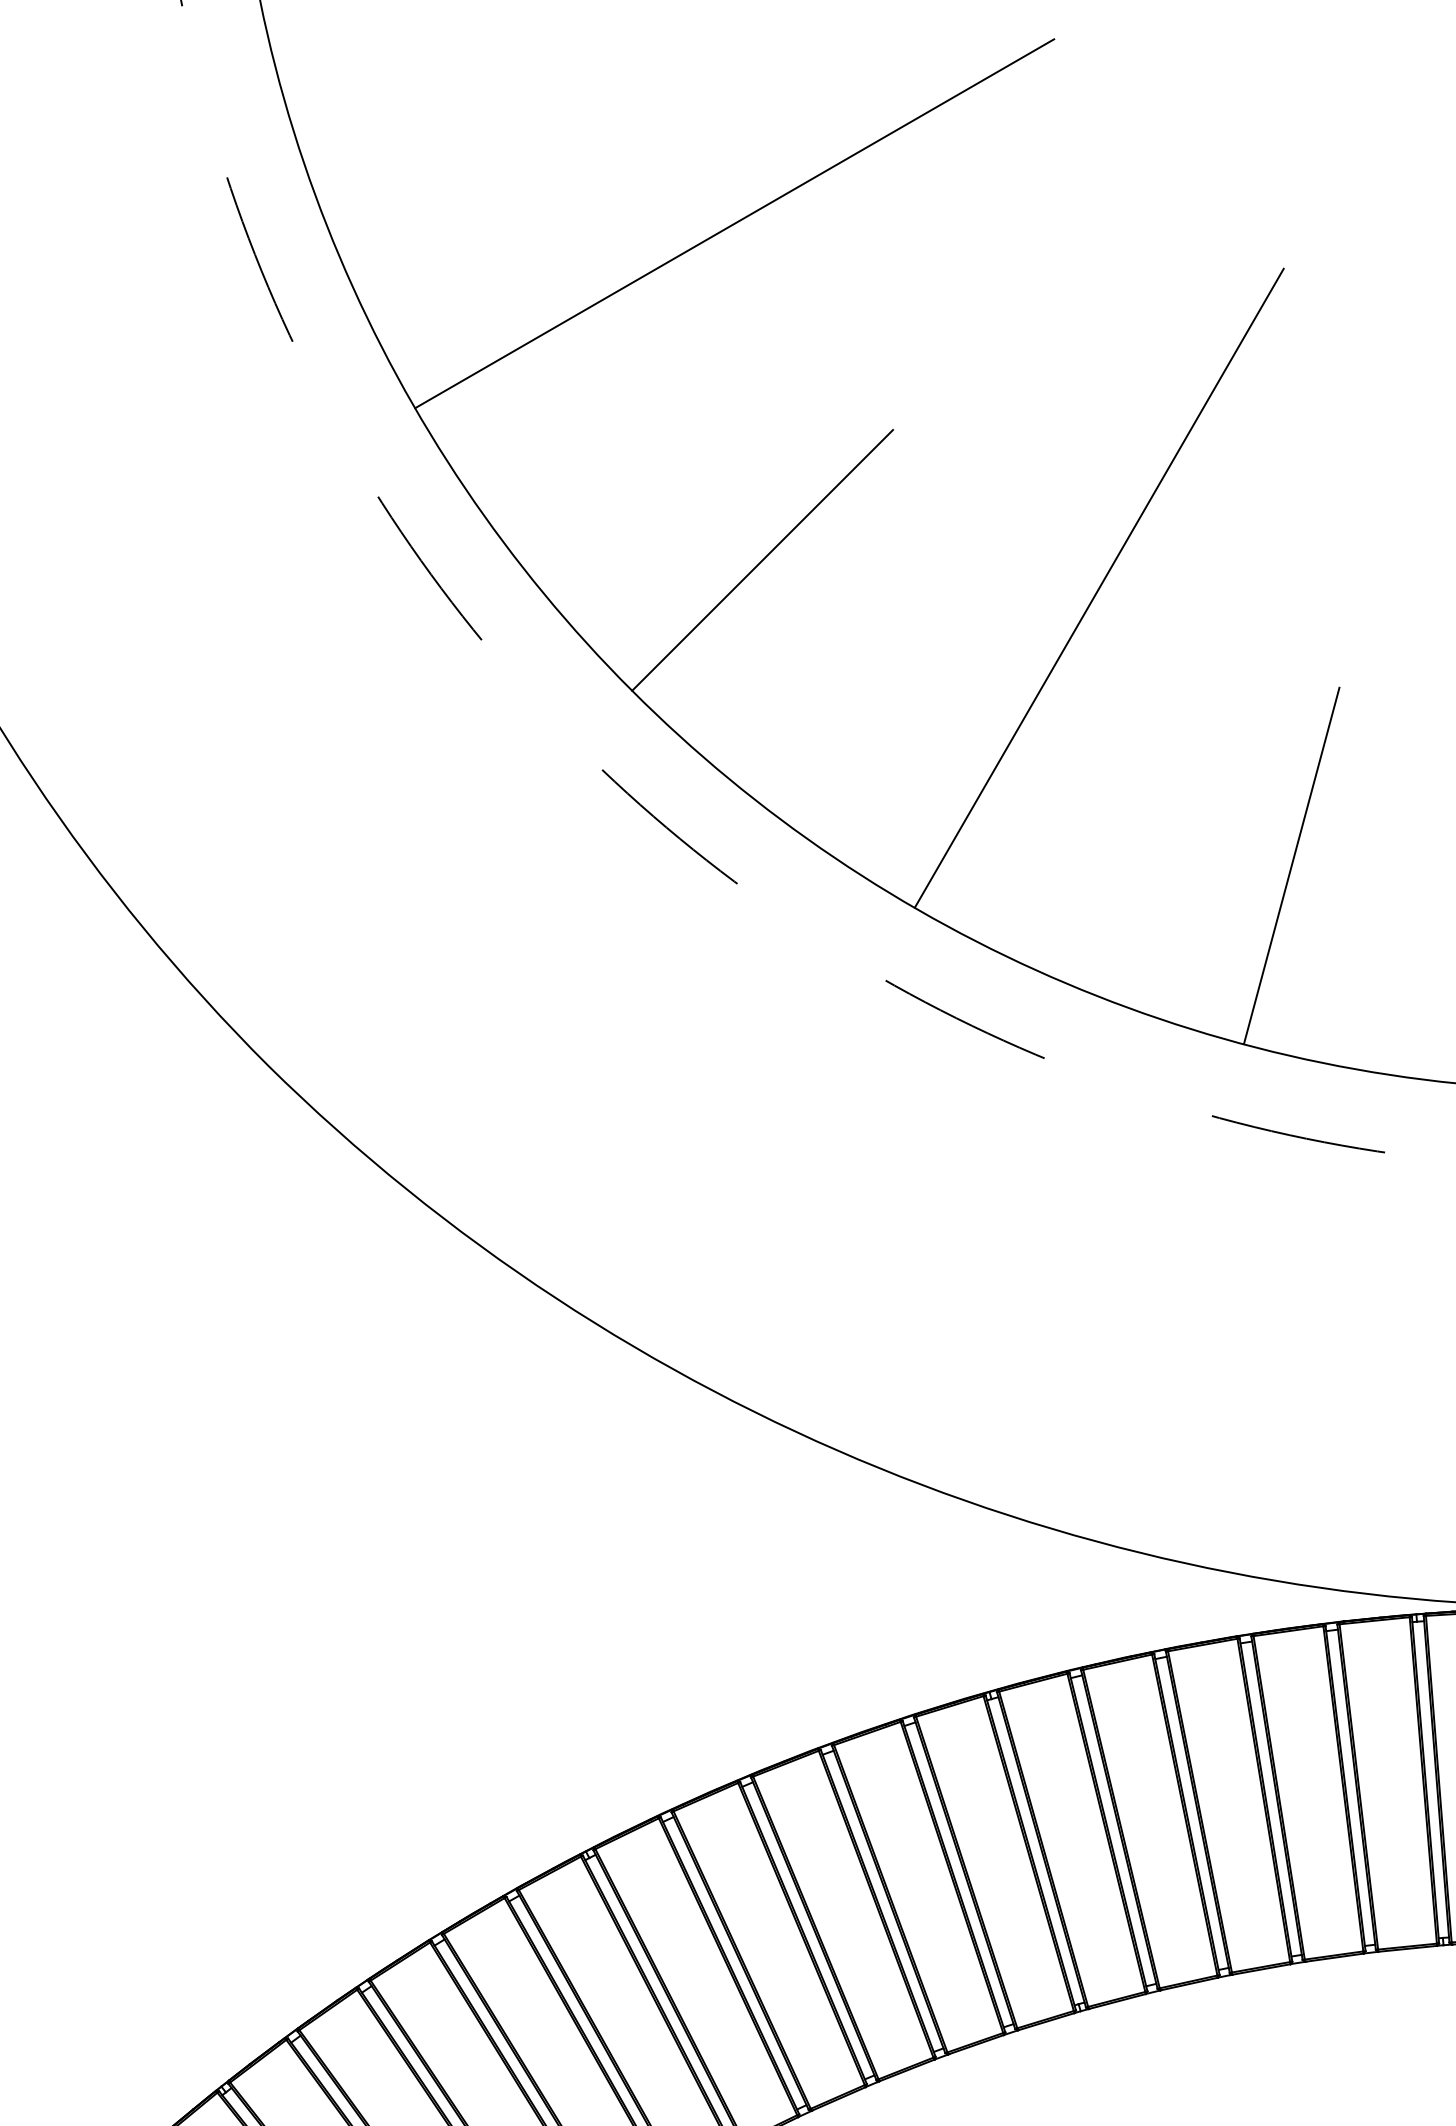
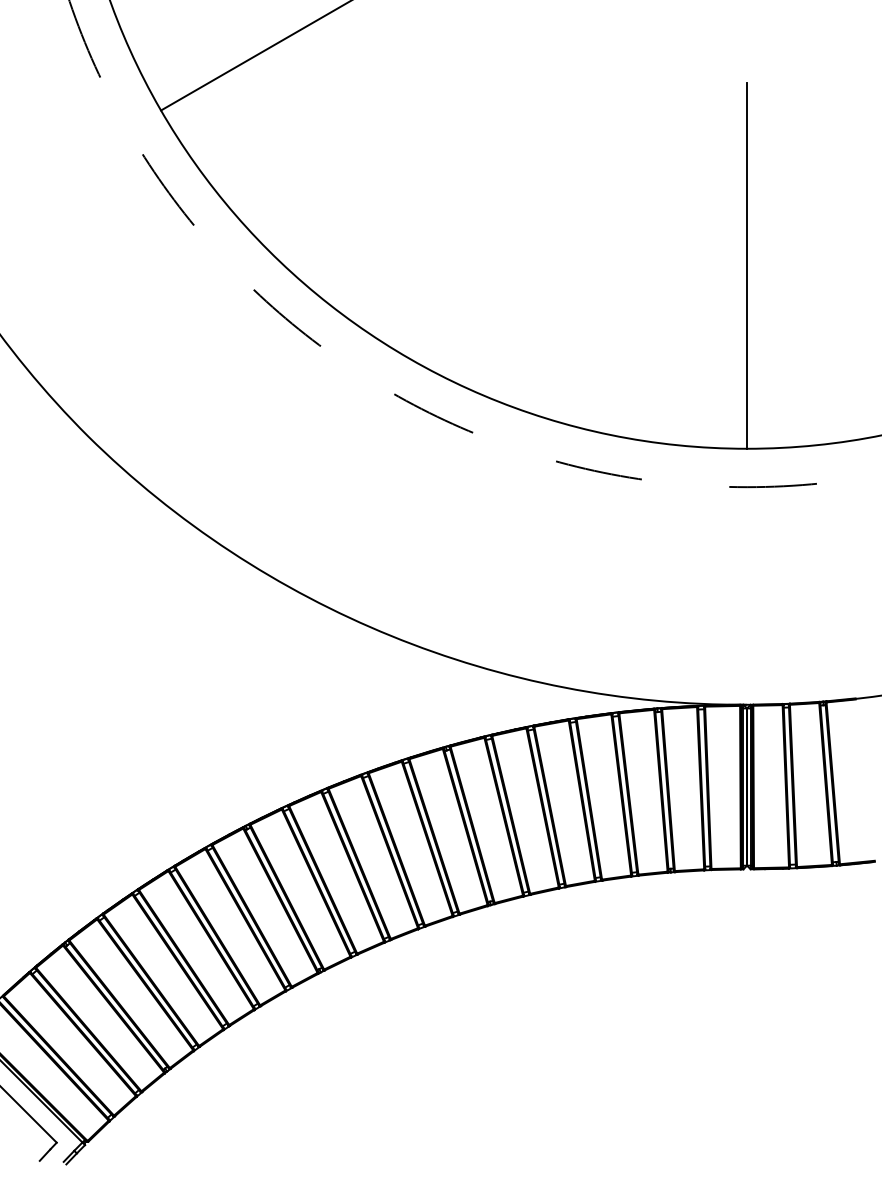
line: (760, 559) -> (332, 185), removed
line: (1097, 587) -> (499, 199), removed
line: (1291, 866) -> (595, 337), removed

